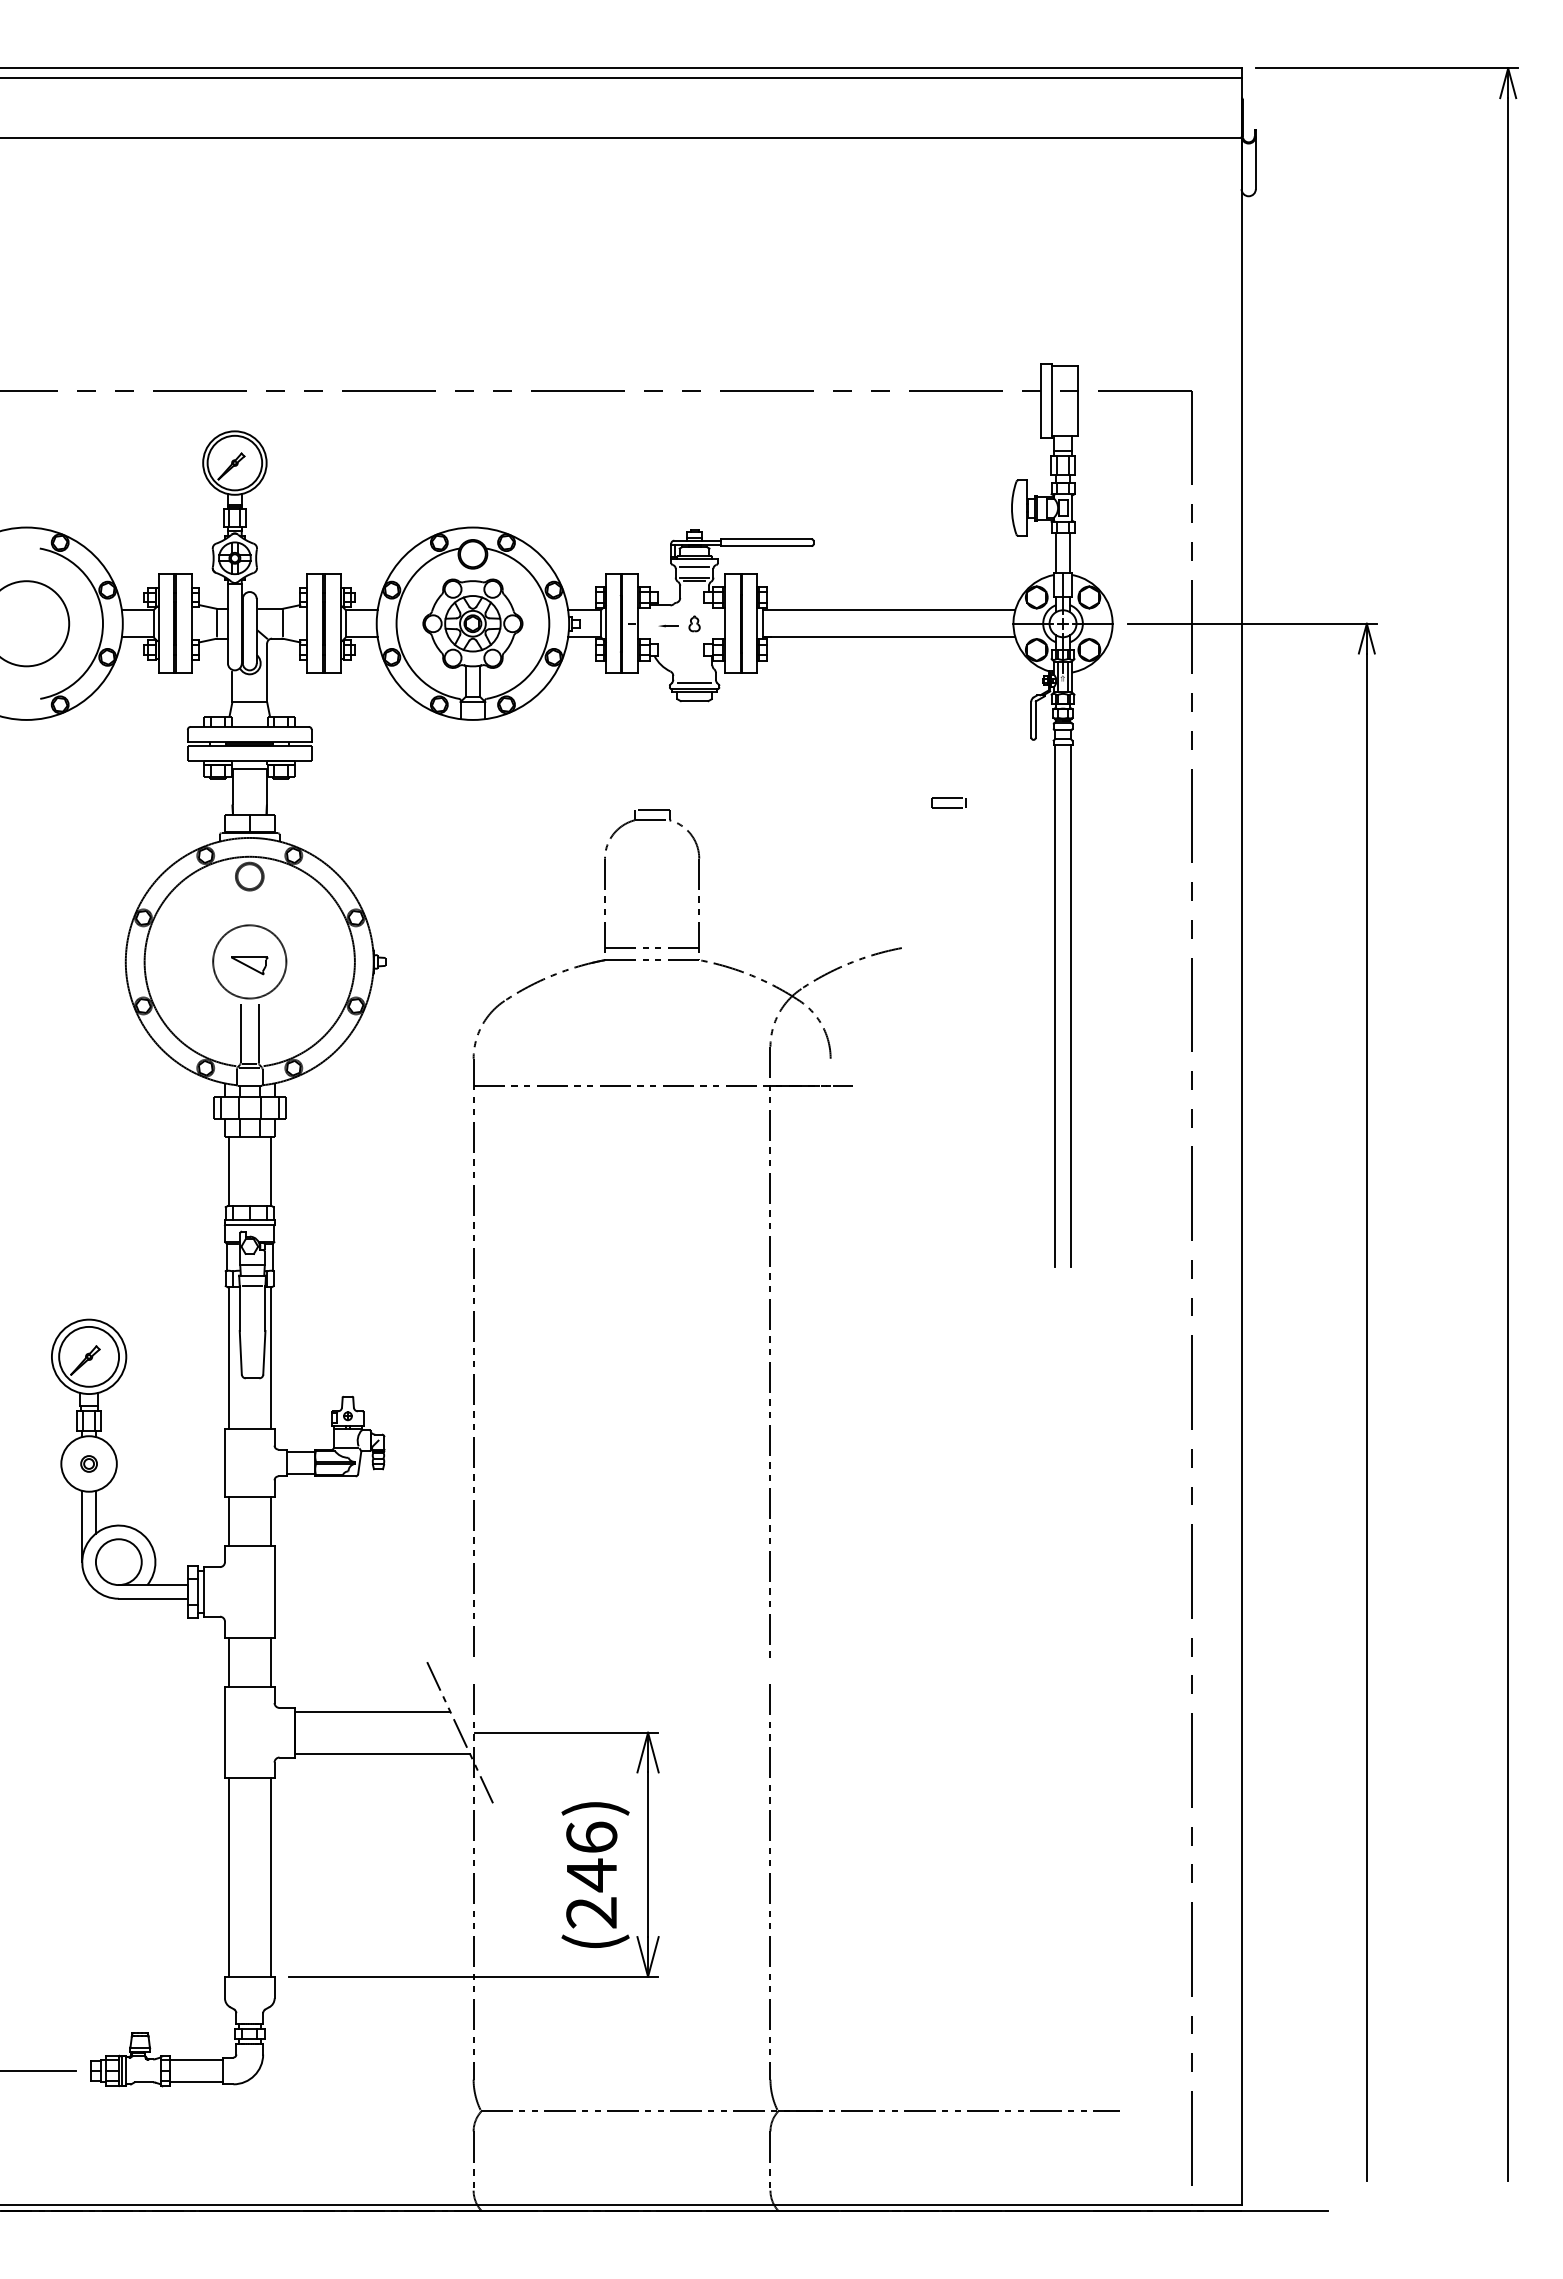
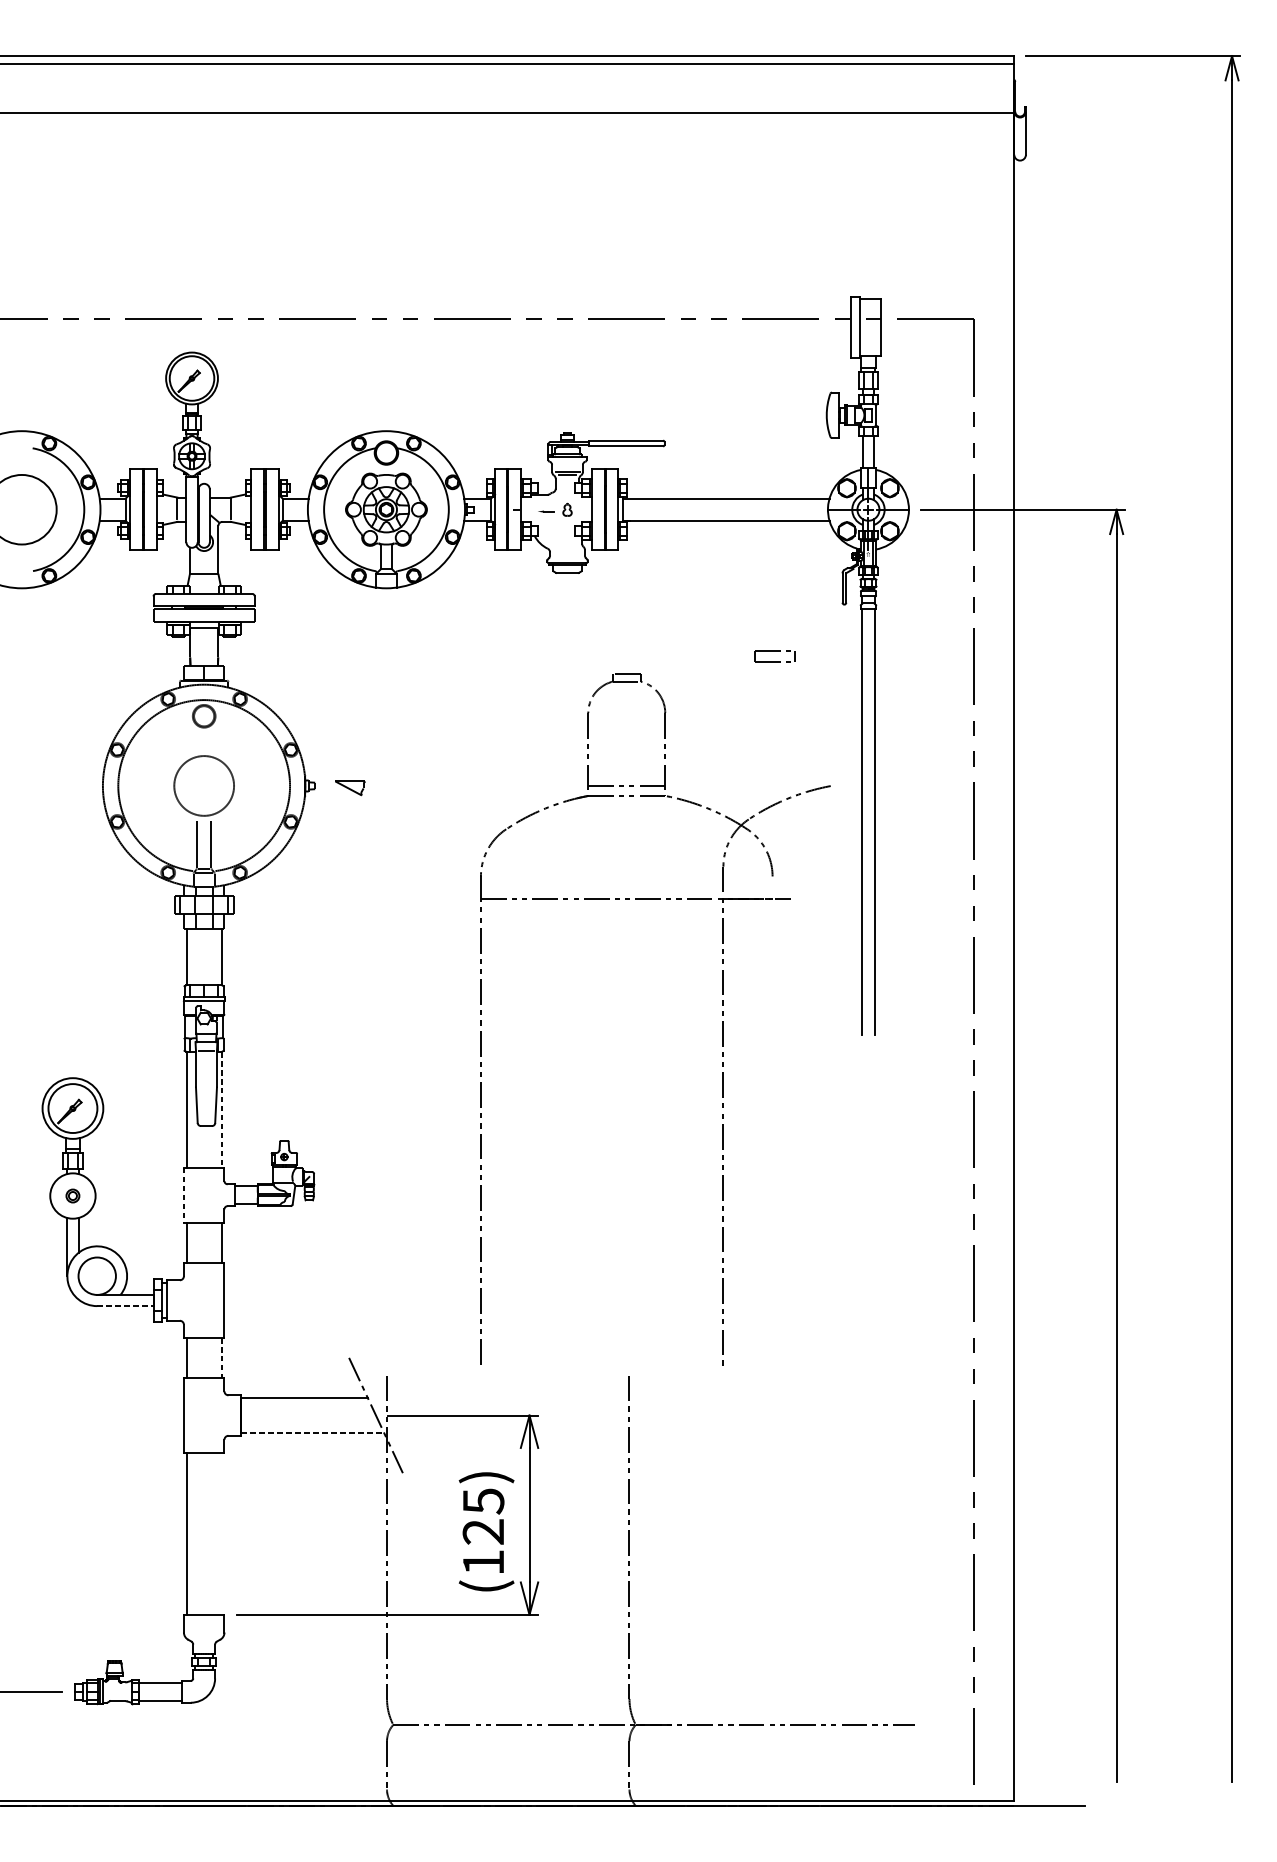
line: (694, 566) -> (567, 462), removed
line: (694, 683) -> (567, 558), removed
part: (948, 802) -> (774, 655), size x1.4
part: (249, 965) -> (350, 788), moved
part: (769, 1236) -> (722, 1021), moved
line: (271, 1358) -> (221, 1109), solid -> dashed
line: (224, 1462) -> (183, 1194), solid -> dashed
line: (153, 1598) -> (125, 1305), solid -> dashed
line: (271, 1662) -> (221, 1358), solid -> dashed
line: (383, 1753) -> (313, 1432), solid -> dashed
text: (591, 1874) -> (483, 1531), (246) -> (125)
line: (271, 1877) -> (221, 1533), removed

